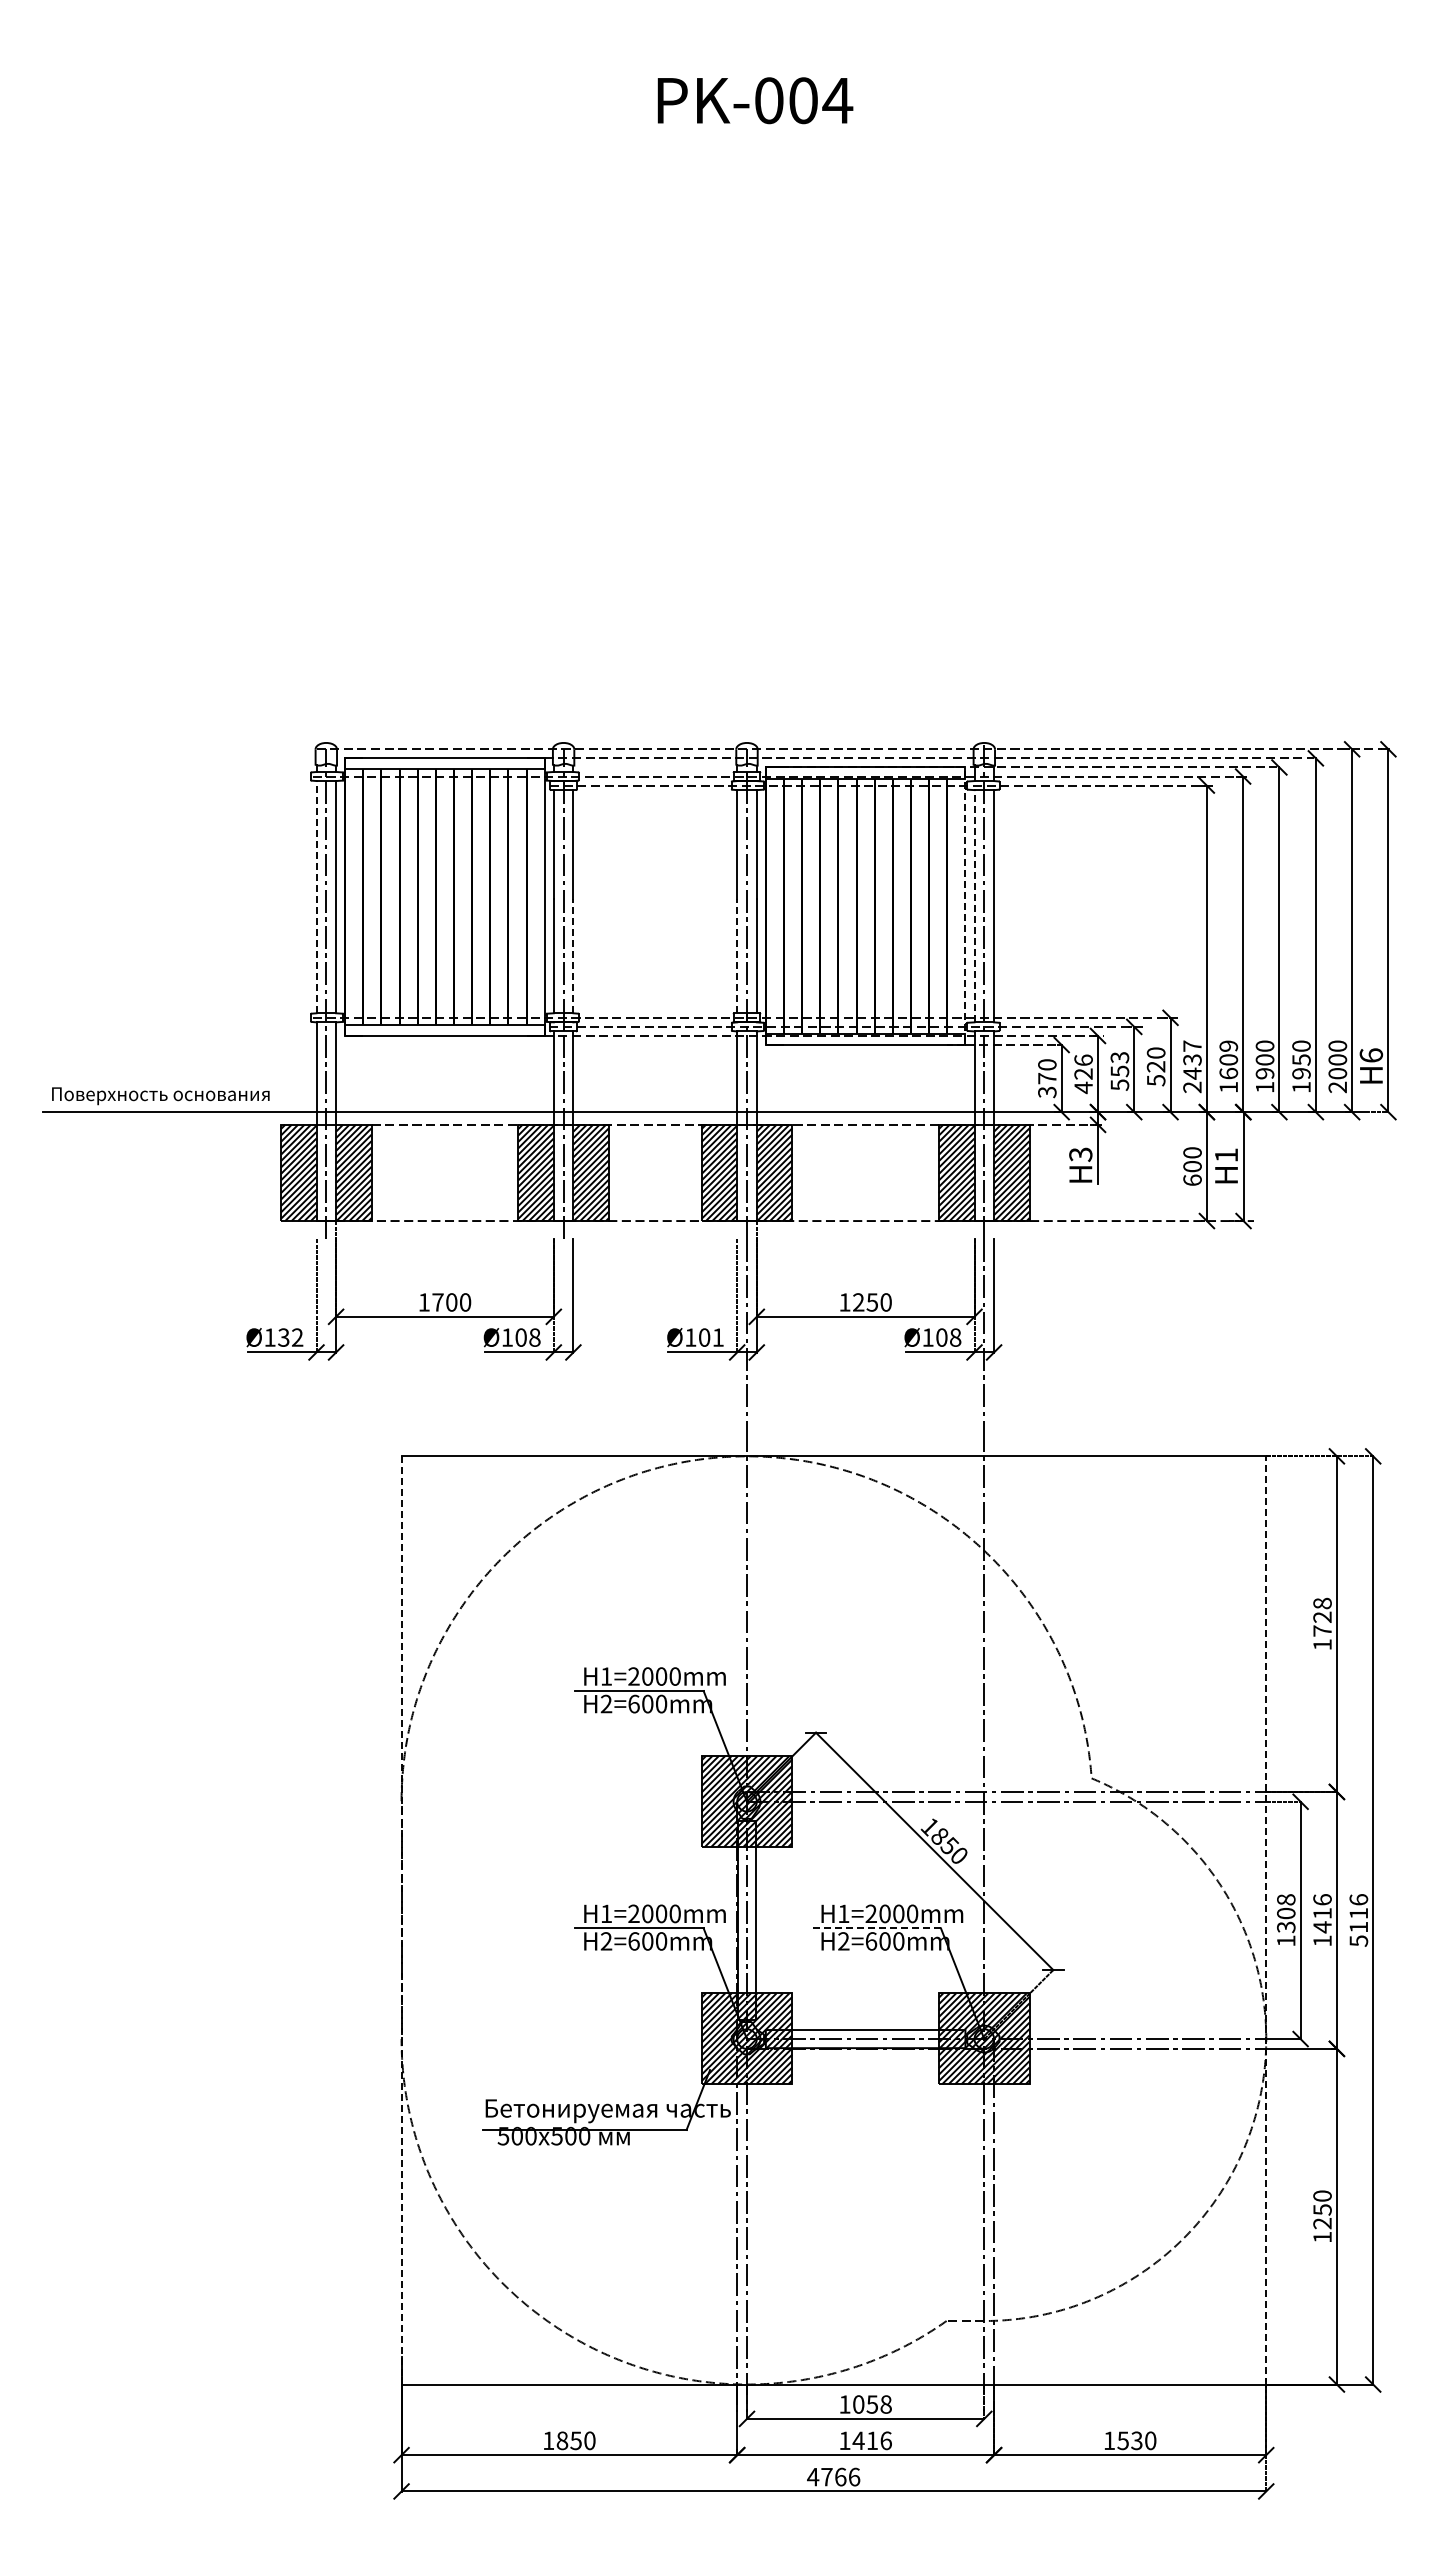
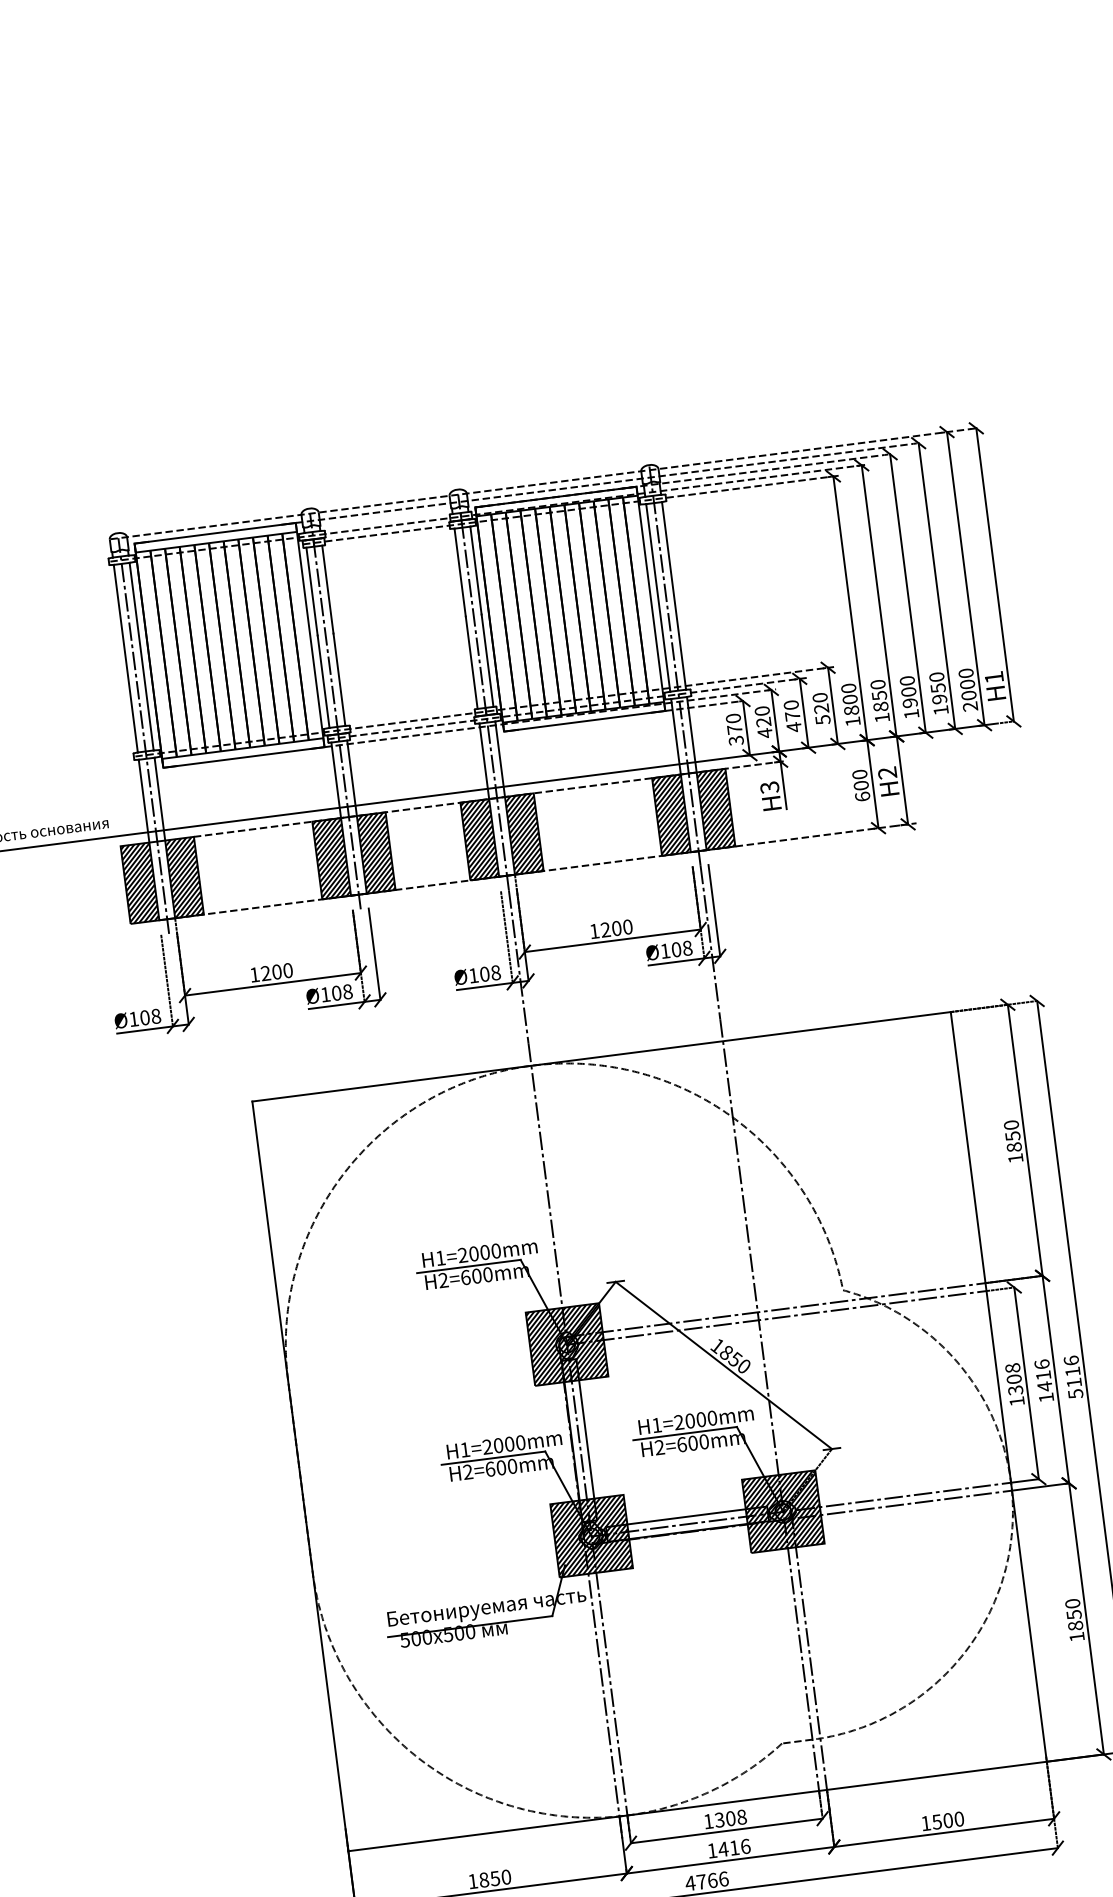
line: (316, 896) -> (125, 658), dashed -> solid
line: (974, 905) -> (658, 597), dashed -> solid
line: (965, 906) -> (650, 599), dashed -> solid
line: (573, 955) -> (339, 679), dashed -> solid
line: (737, 955) -> (471, 662), dashed -> solid
text: (1371, 1055) -> (994, 677), H6 -> H1
text: (1083, 1059) -> (762, 710), 426 -> 420
text: (1228, 1059) -> (879, 695), 1609 -> 1850
text: (1192, 1066) -> (850, 704), 2437 -> 1800
text: (1119, 1071) -> (792, 716), 553 -> 470
text: (1225, 1155) -> (886, 773), H1 -> H2
text: (437, 1302) -> (265, 973), 1700 -> 1200
text: (872, 1302) -> (616, 928), 1250 -> 1200
text: (290, 1337) -> (150, 1017), Ø132 -> Ø108
text: (717, 1337) -> (495, 972), Ø101 -> Ø108
text: (1322, 1616) -> (1012, 1135), 1728 -> 1850
line: (1266, 1919) -> (998, 1386), dashed -> solid
line: (401, 1920) -> (300, 1476), dashed -> solid
line: (877, 1928) -> (685, 1433), dashed -> solid
text: (1322, 2223) -> (1075, 1625), 1250 -> 1850
text: (865, 2404) -> (725, 1819), 1058 -> 1308
text: (1136, 2440) -> (947, 1820), 1530 -> 1500

